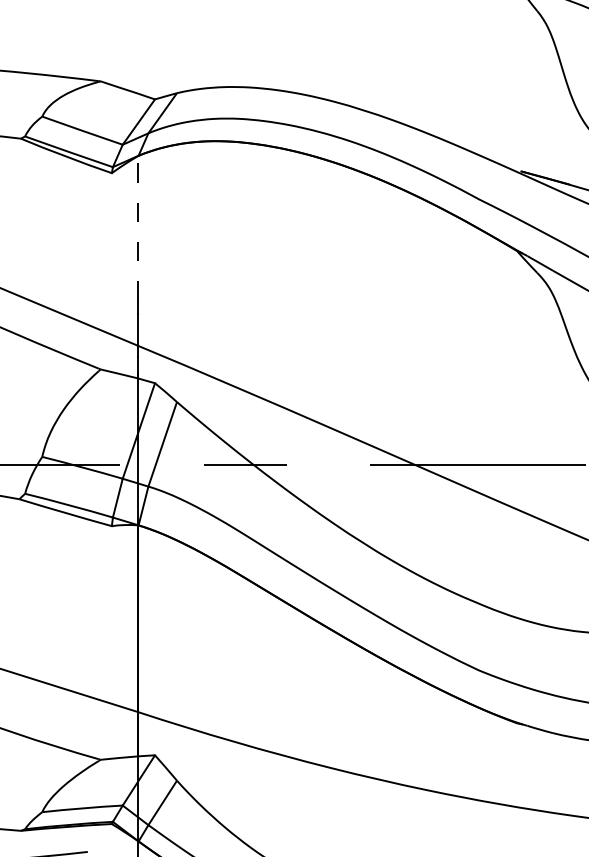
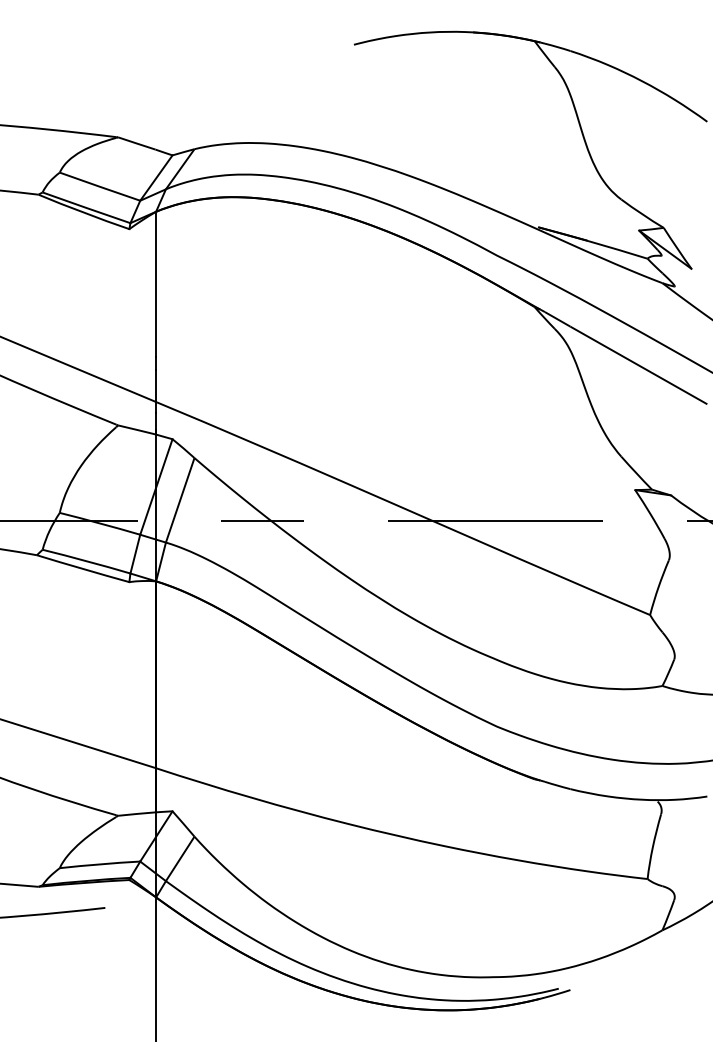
line: (137, 227) -> (155, 283), dashed -> solid

